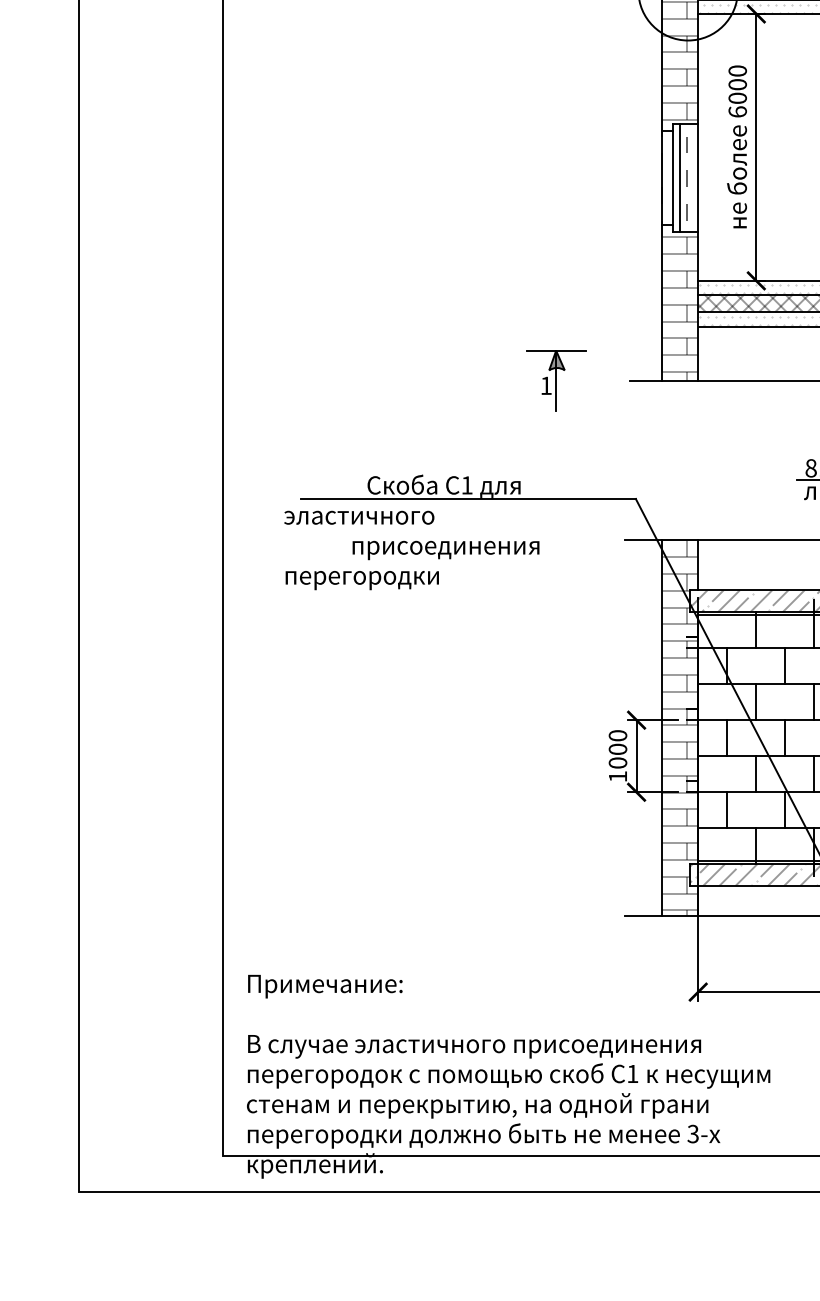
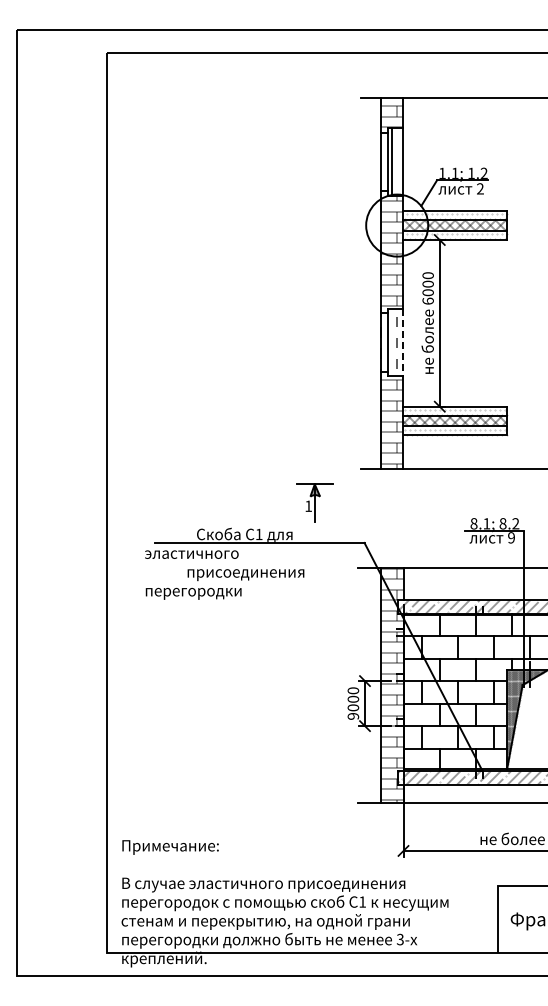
line: (680, 178) -> (392, 342), removed
line: (698, 178) -> (403, 342), solid -> dashed
part: (555, 379) -> (314, 502), moved
text: (618, 776) -> (353, 716), 1000 -> 9000

